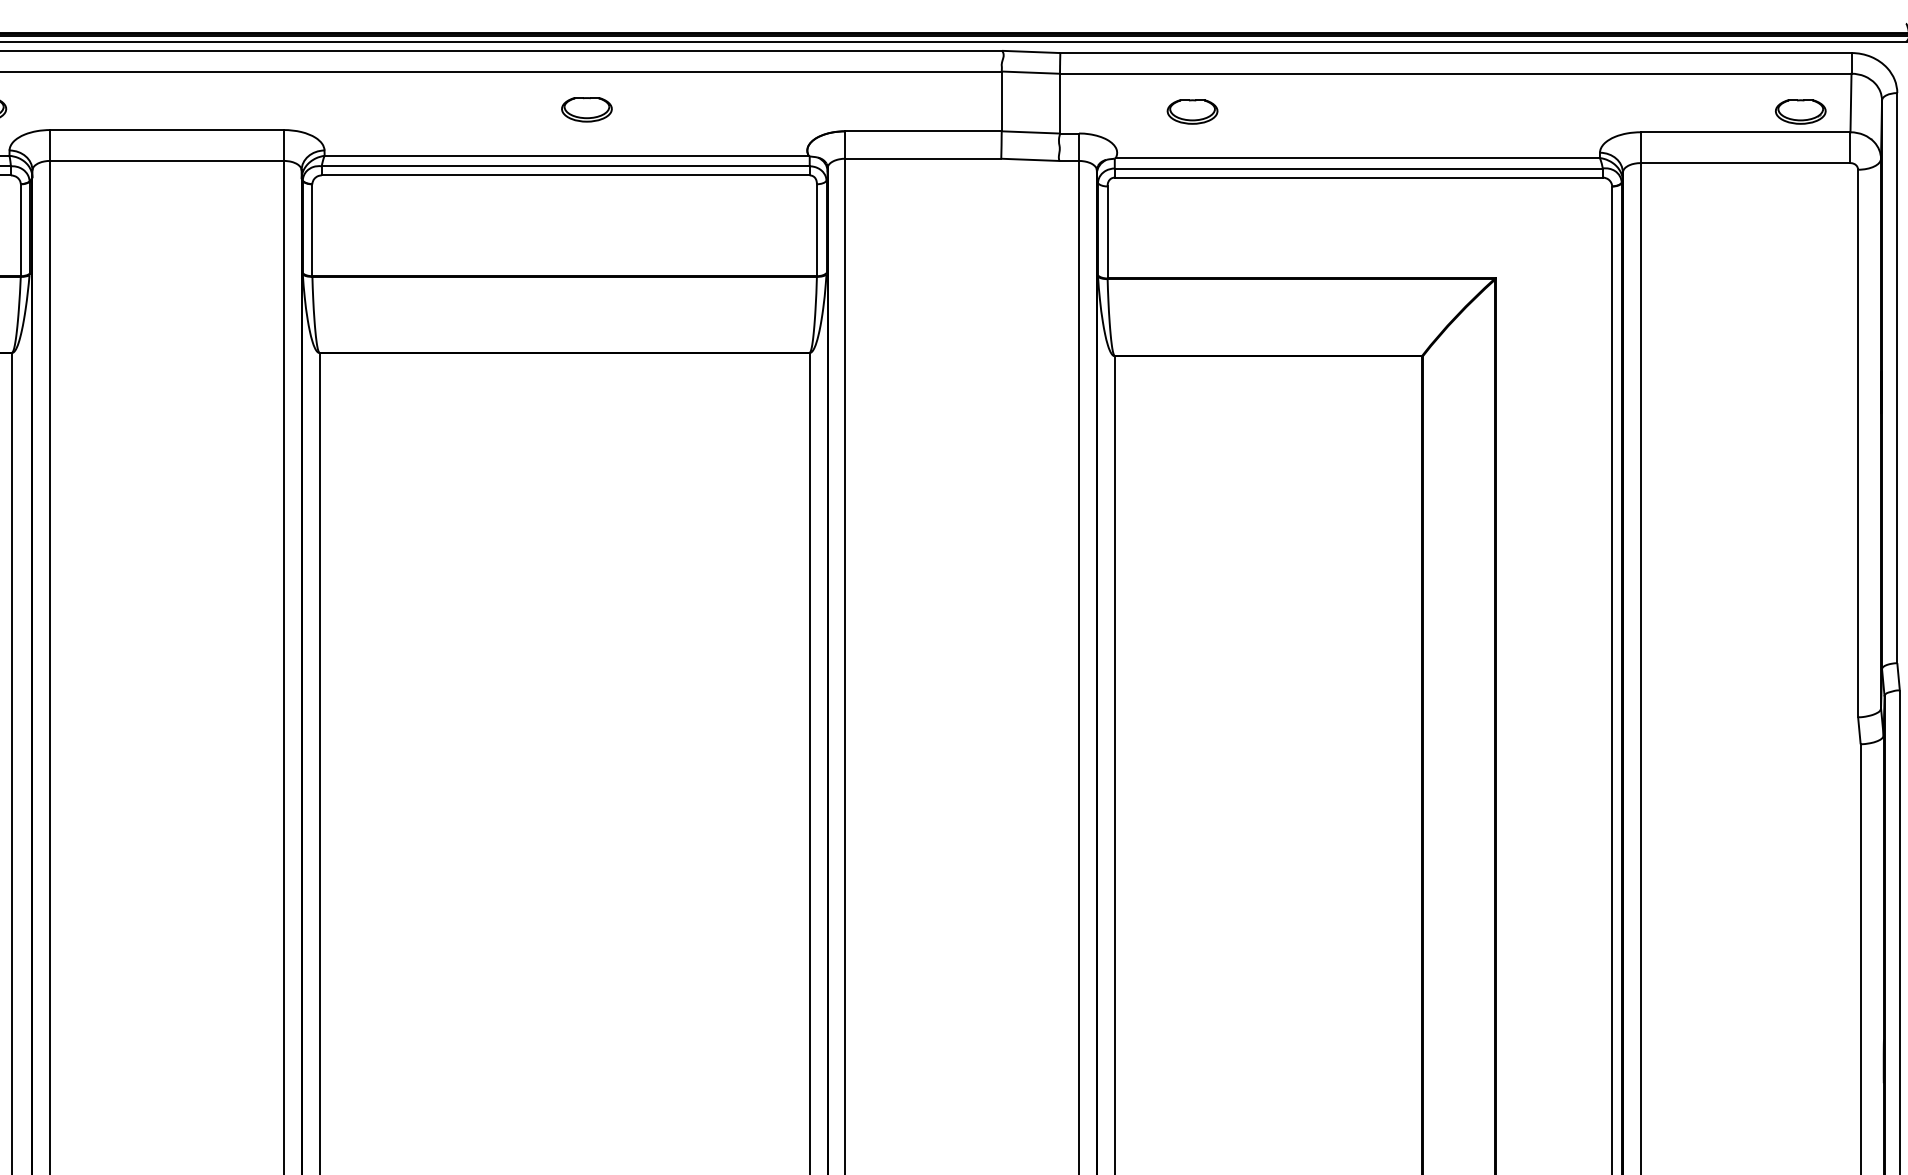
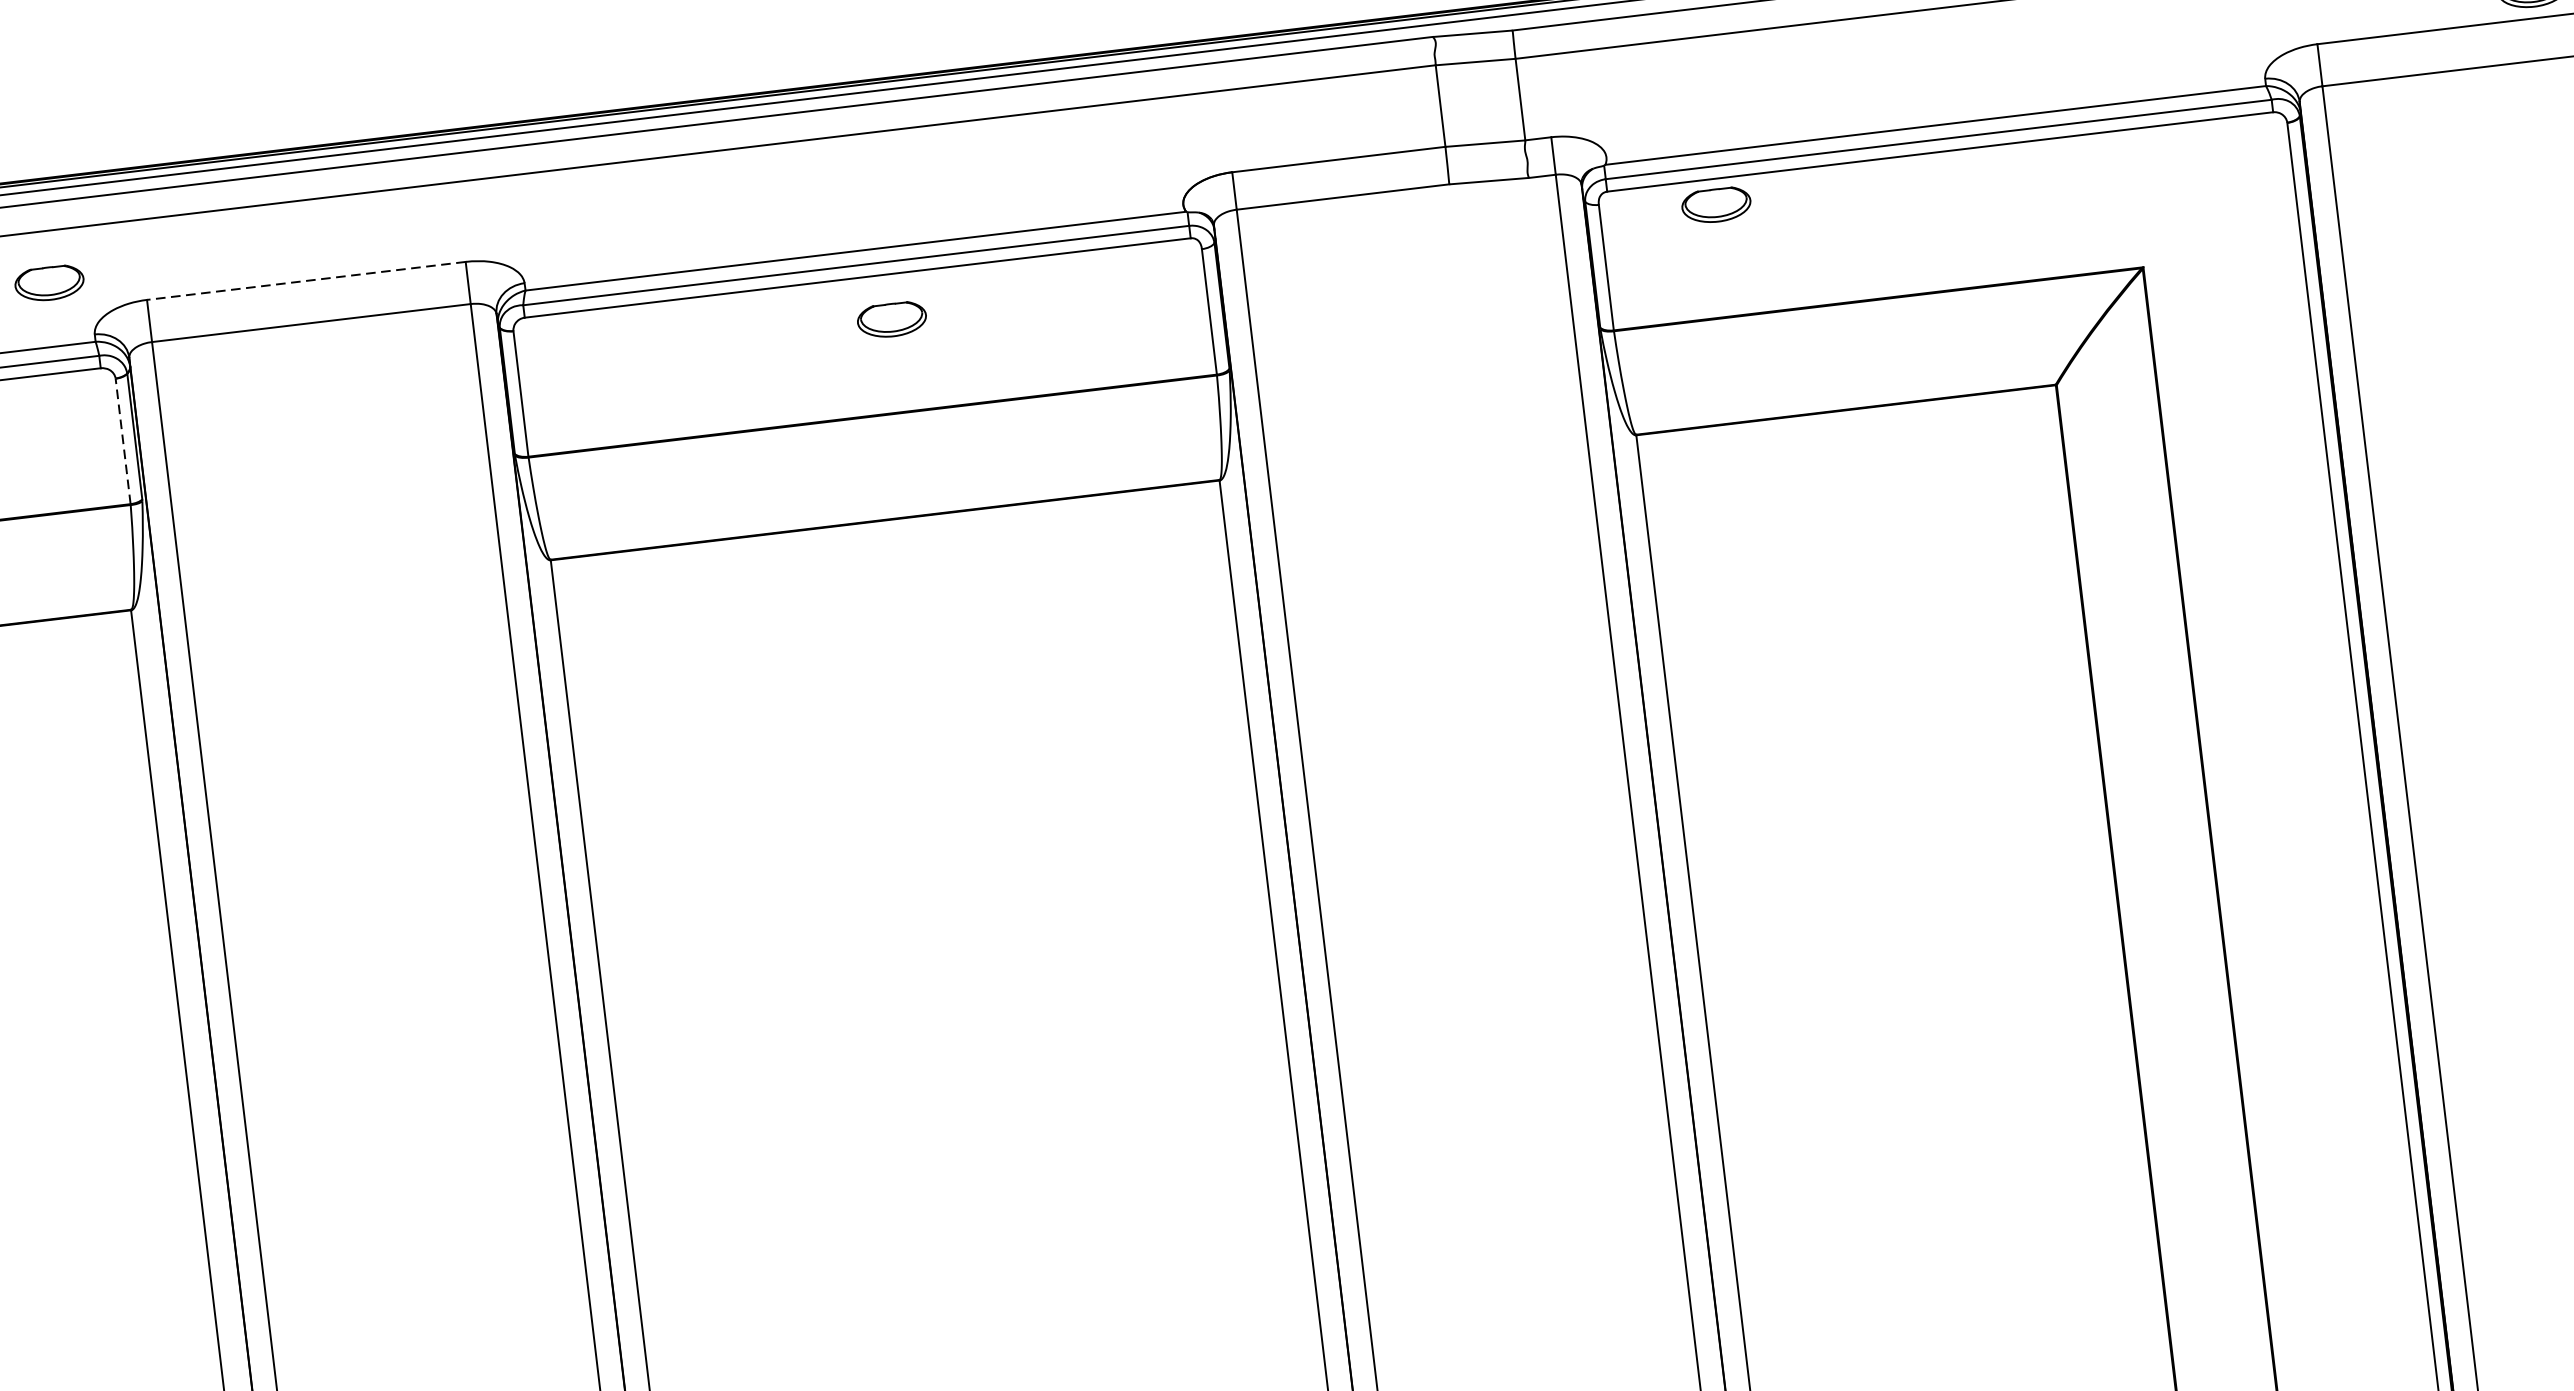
part: (586, 109) -> (891, 319), moved
part: (1192, 111) -> (1716, 204), moved
line: (167, 130) -> (307, 281), solid -> dashed
line: (20, 230) -> (122, 441), solid -> dashed

